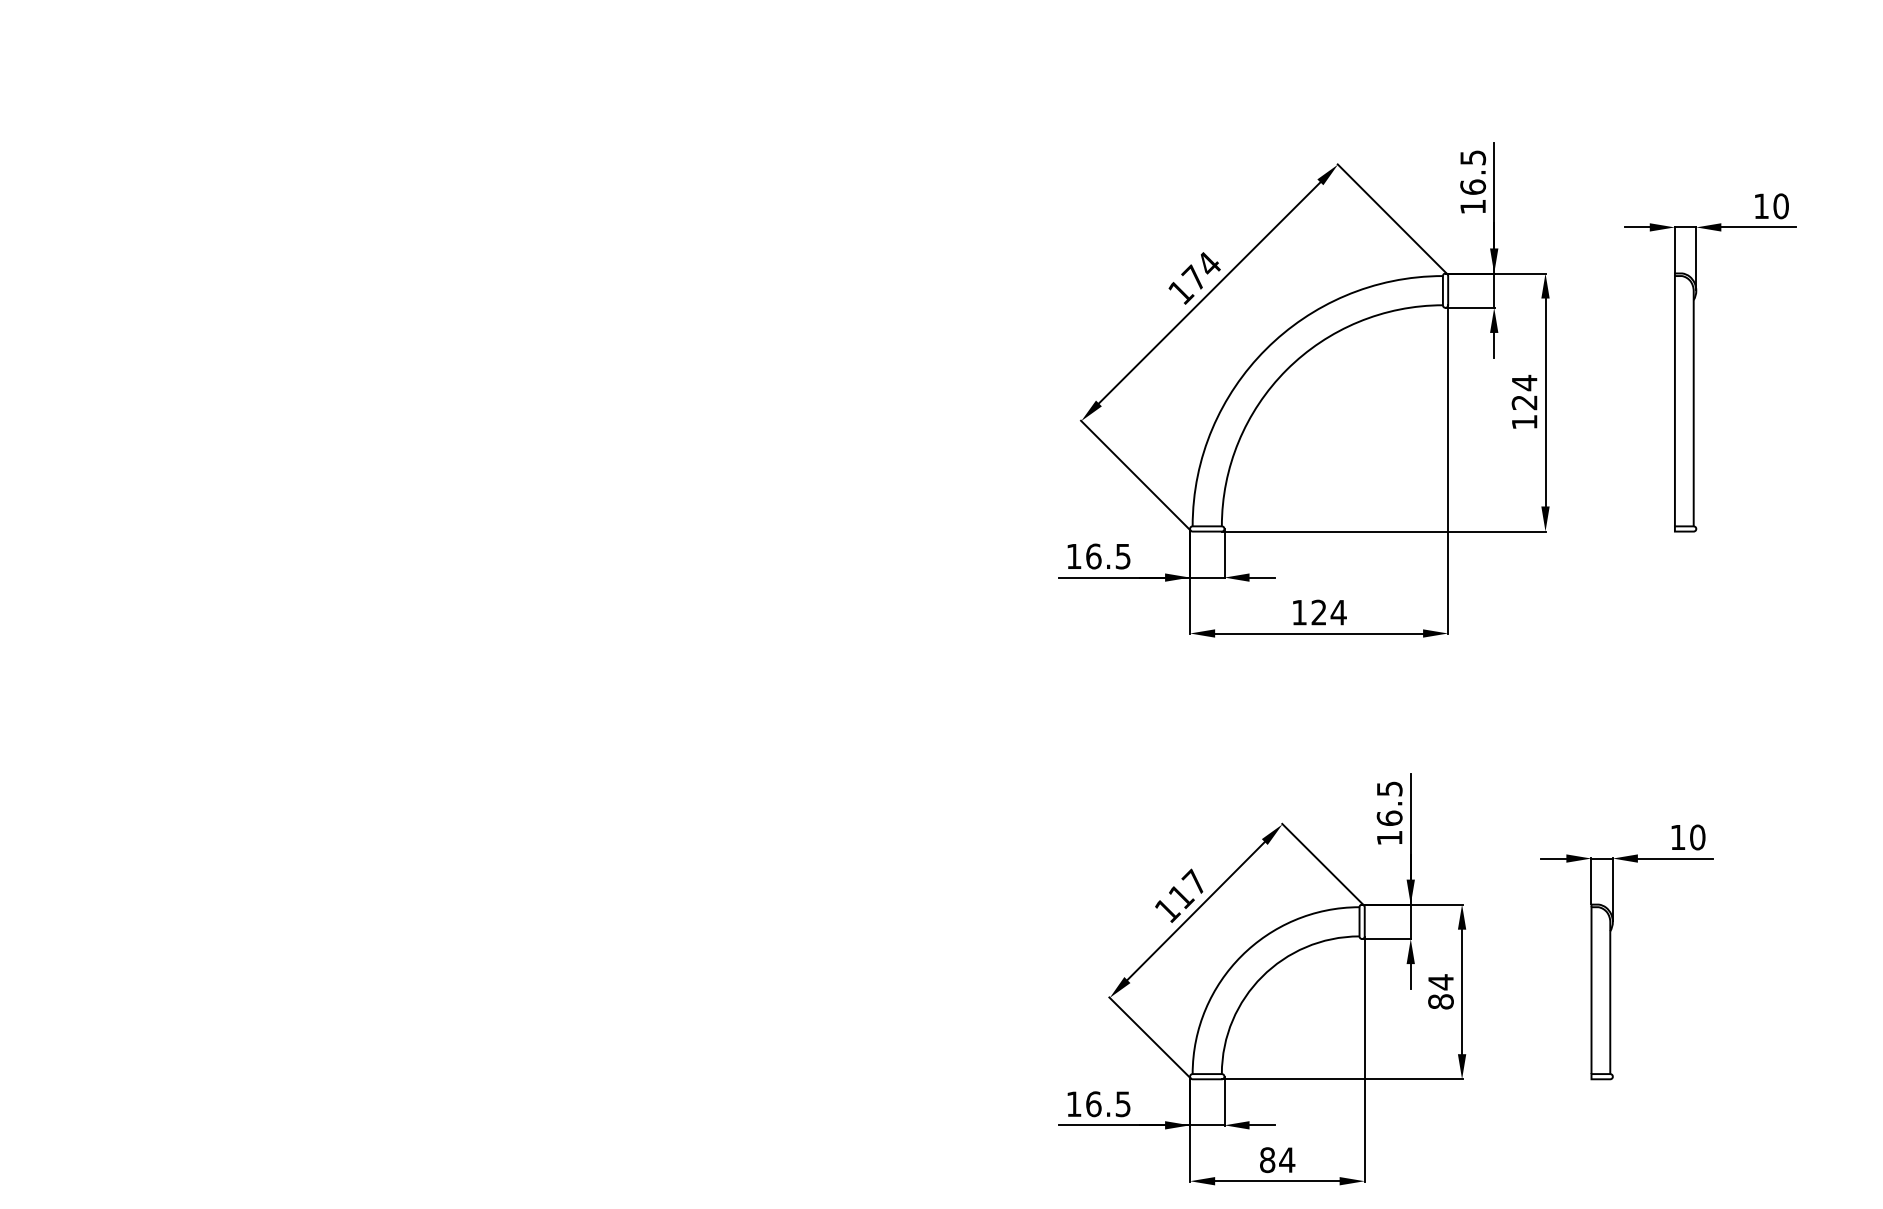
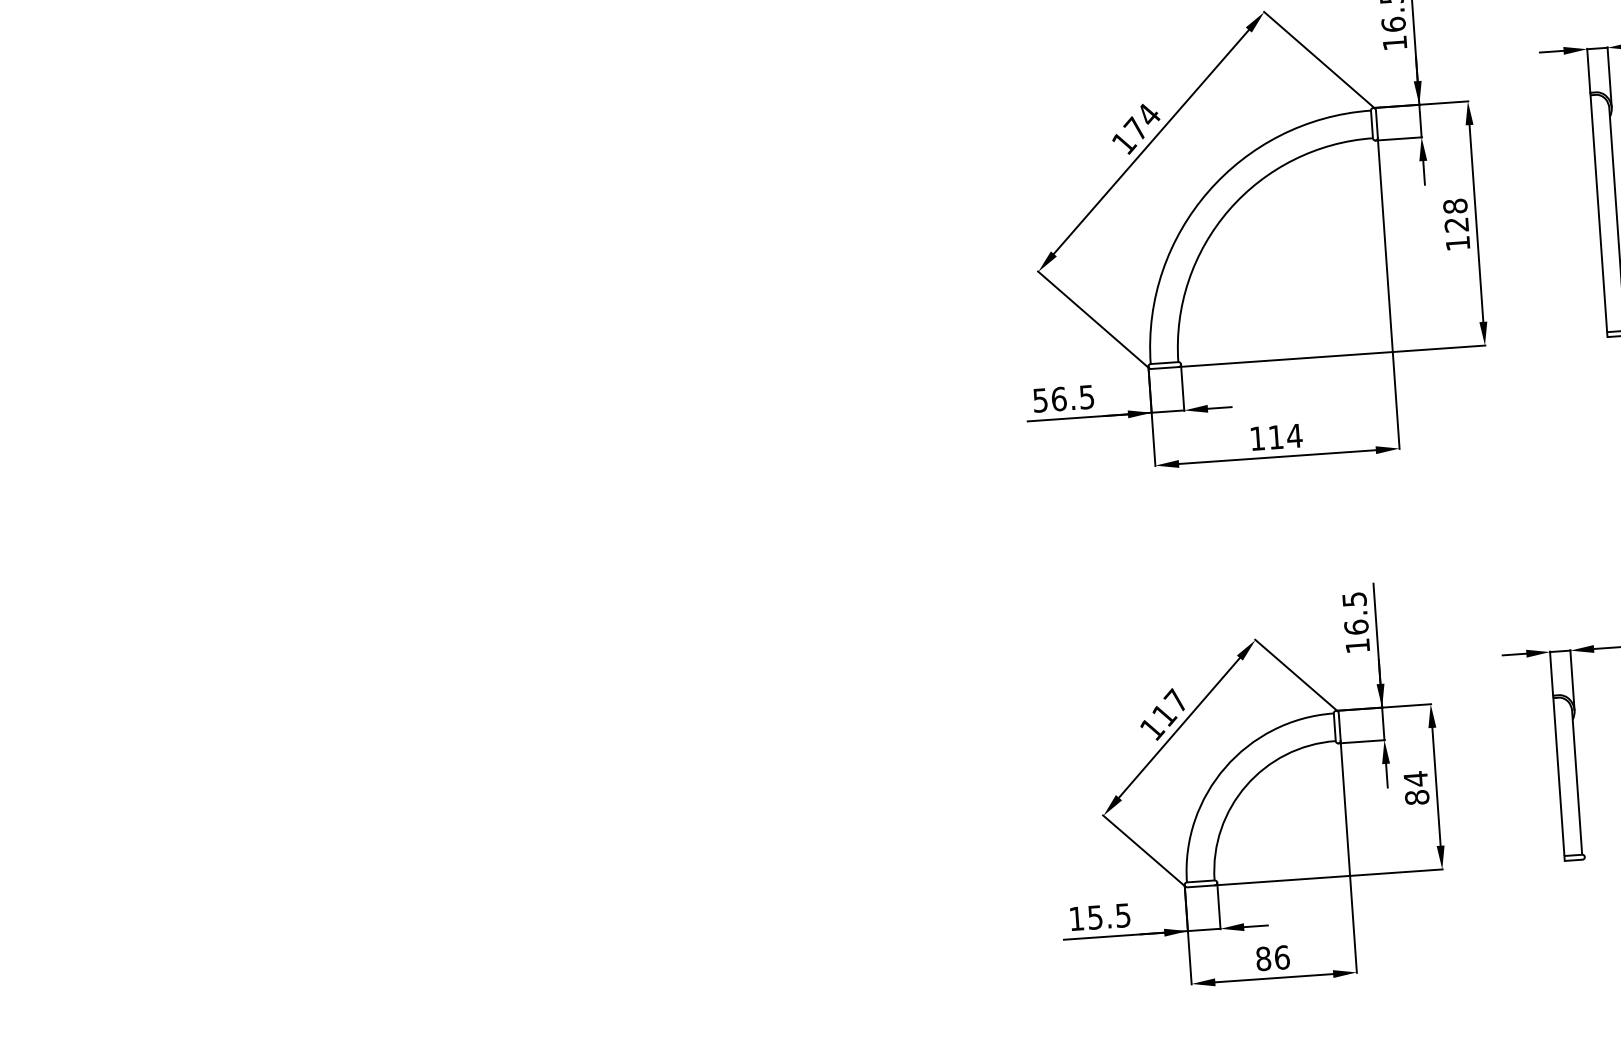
text: (1524, 382) -> (1455, 205), 124 -> 128
text: (1073, 556) -> (1039, 400), 16.5 -> 56.5
text: (1318, 612) -> (1275, 437), 124 -> 114
text: (1093, 1104) -> (1095, 917), 16.5 -> 15.5
text: (1287, 1160) -> (1282, 957), 84 -> 86

